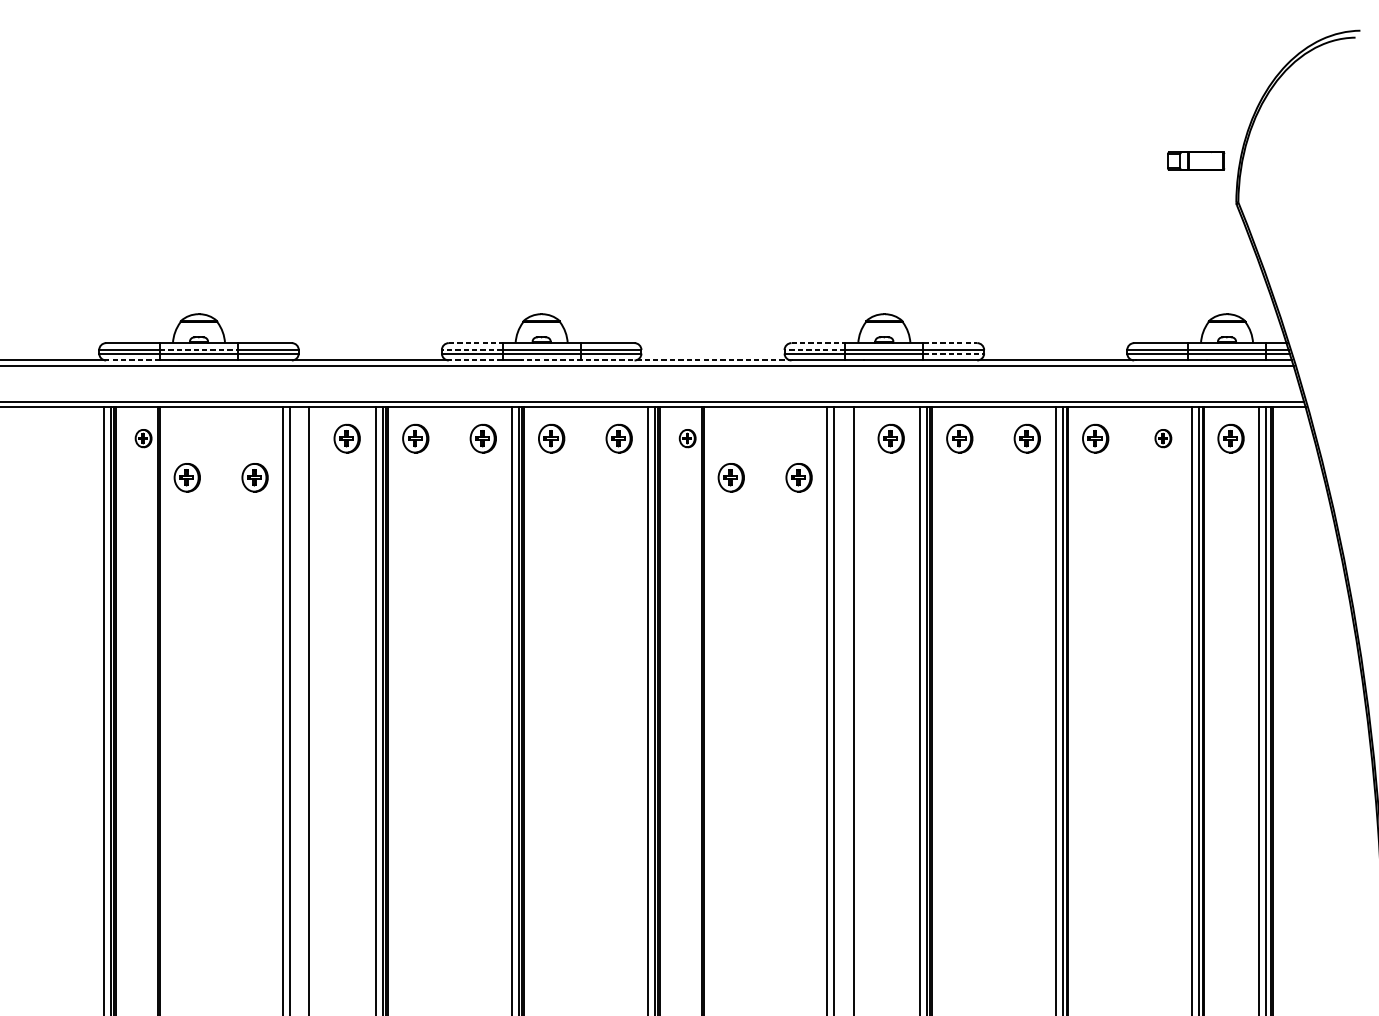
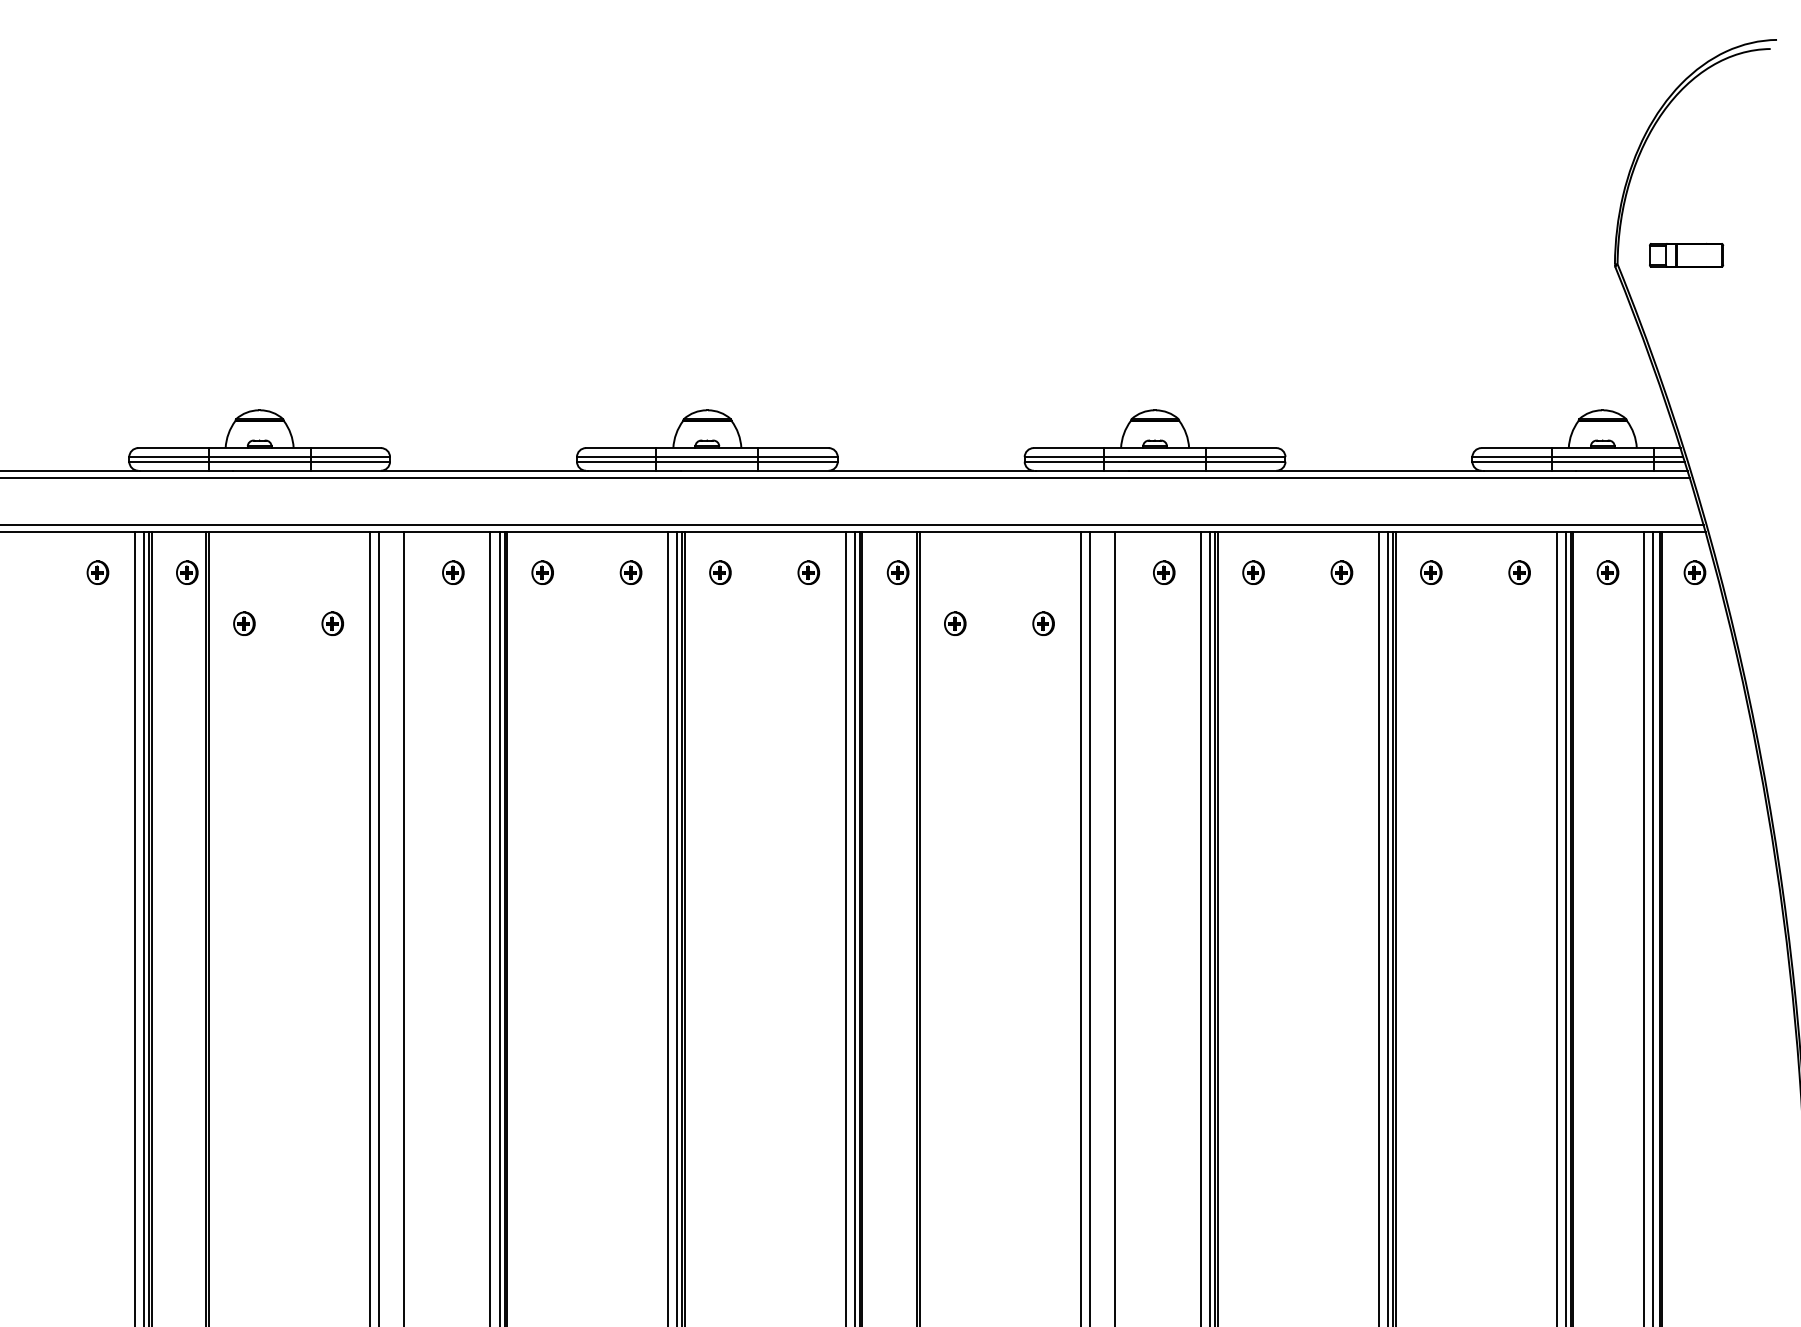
part: (1196, 161) -> (1686, 255), moved
line: (475, 343) -> (621, 448), dashed -> solid
line: (818, 343) -> (1069, 448), dashed -> solid
line: (950, 343) -> (1241, 448), dashed -> solid
line: (199, 350) -> (260, 457), dashed -> solid
line: (472, 350) -> (616, 457), dashed -> solid
line: (815, 350) -> (1064, 457), dashed -> solid
line: (953, 353) -> (1245, 461), dashed -> solid
line: (133, 360) -> (174, 470), dashed -> solid
line: (475, 360) -> (621, 470), dashed -> solid
line: (656, 360) -> (857, 470), dashed -> solid
part: (74, 438) -> (97, 572), added
part: (347, 438) -> (453, 572), size x0.62
part: (415, 438) -> (542, 572), size x0.62
part: (482, 438) -> (630, 572), size x0.62
part: (551, 438) -> (720, 572), size x0.62
part: (619, 438) -> (808, 572), size x0.62
part: (891, 438) -> (1164, 572), size x0.62
part: (959, 438) -> (1253, 572), size x0.62
part: (1027, 438) -> (1341, 572), size x0.62
part: (1095, 438) -> (1431, 572), size x0.62
part: (1230, 438) -> (1607, 572), size x0.62
part: (1297, 438) -> (1694, 572), added
part: (187, 477) -> (244, 623), size x0.62
part: (254, 477) -> (332, 623), size x0.62
part: (731, 477) -> (955, 623), size x0.62
part: (798, 477) -> (1043, 623), size x0.62

